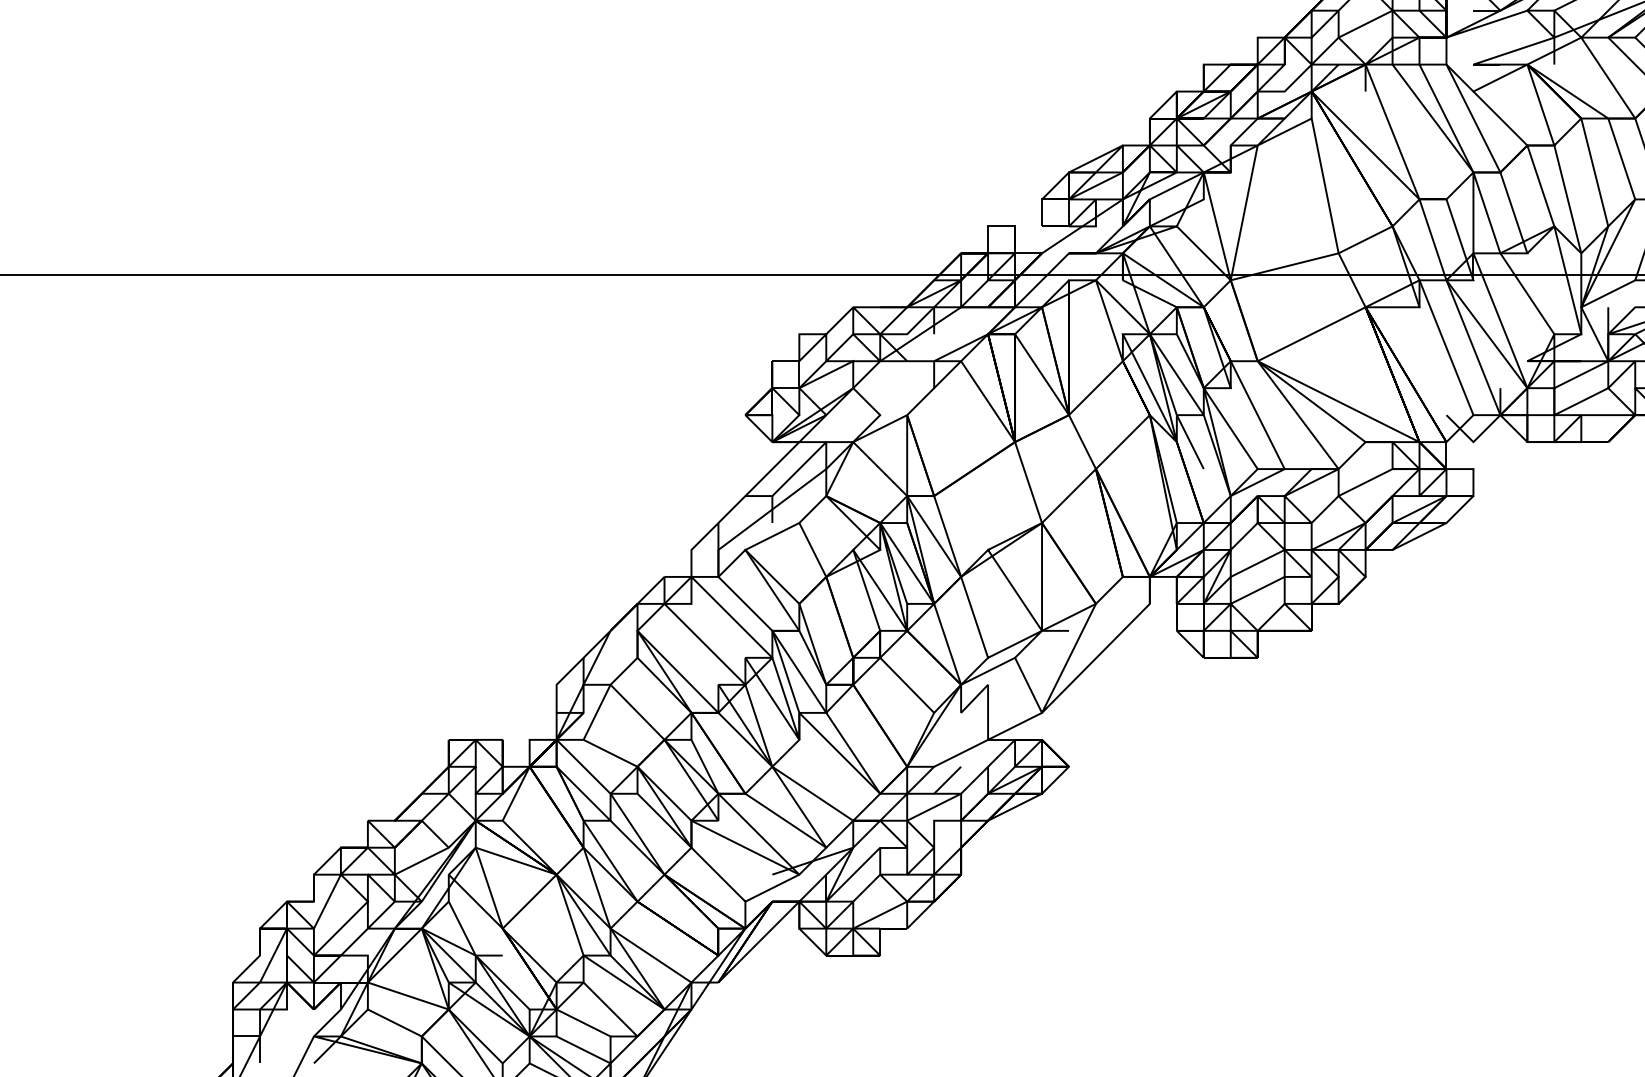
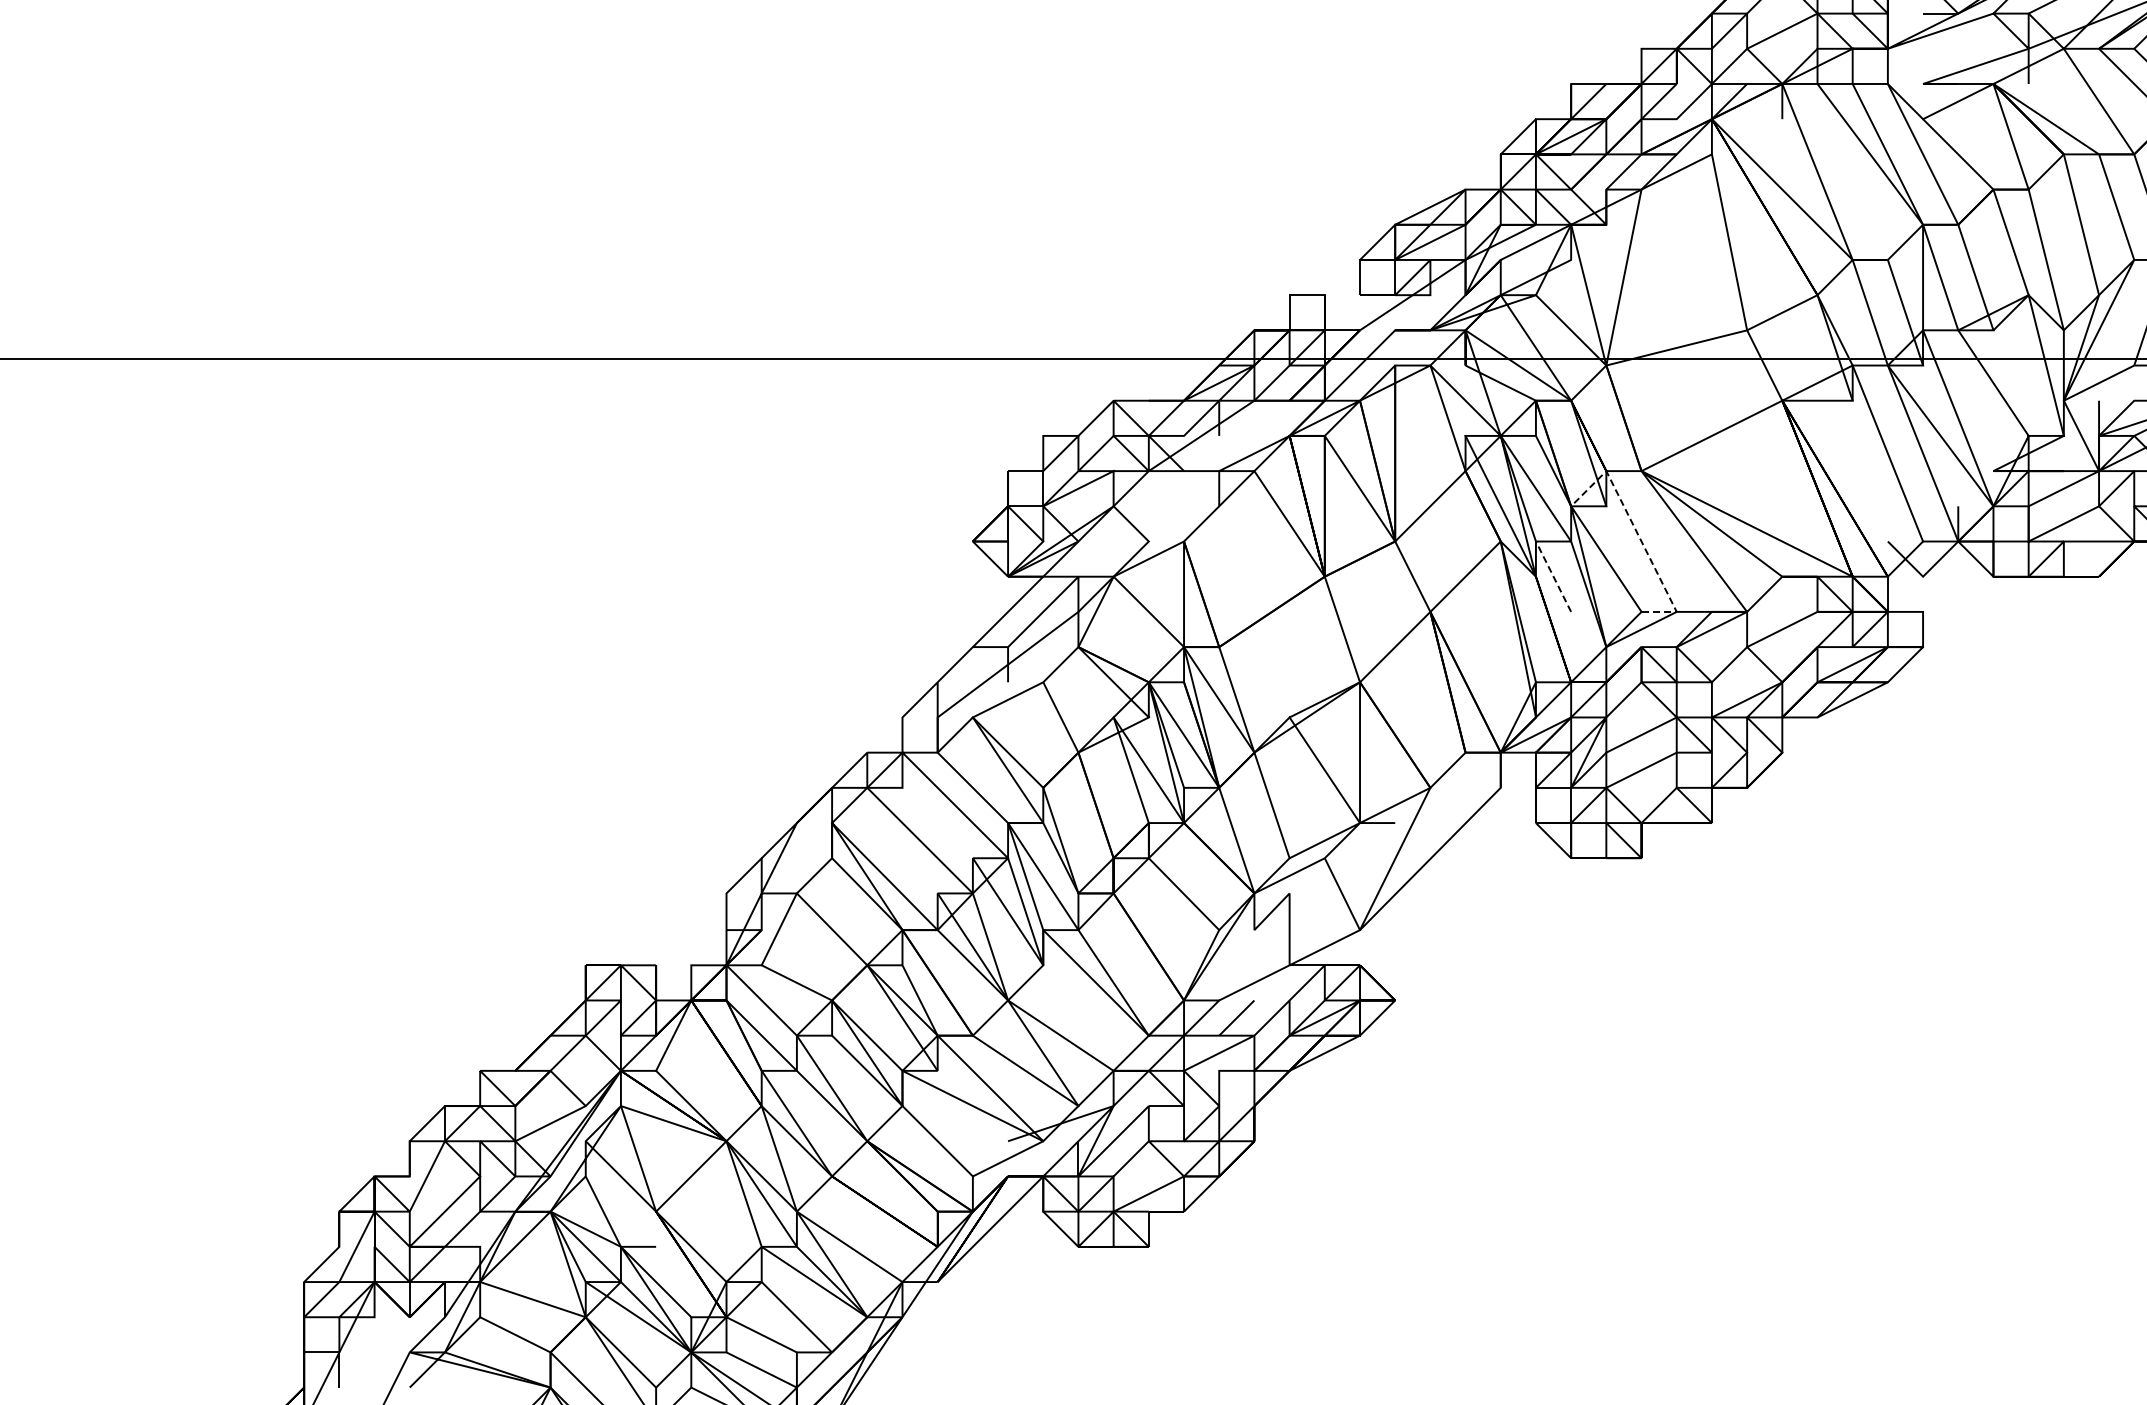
line: (1255, 410) -> (1638, 535), solid -> dashed
line: (1190, 441) -> (1553, 576), solid -> dashed

